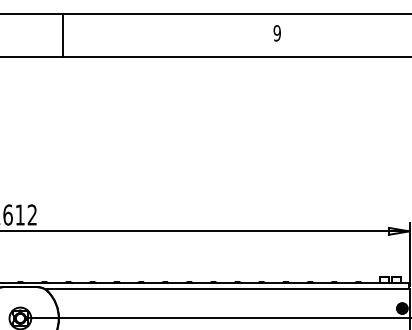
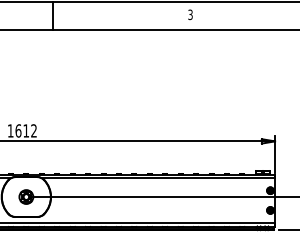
text: (277, 32) -> (190, 14), 9 -> 3

